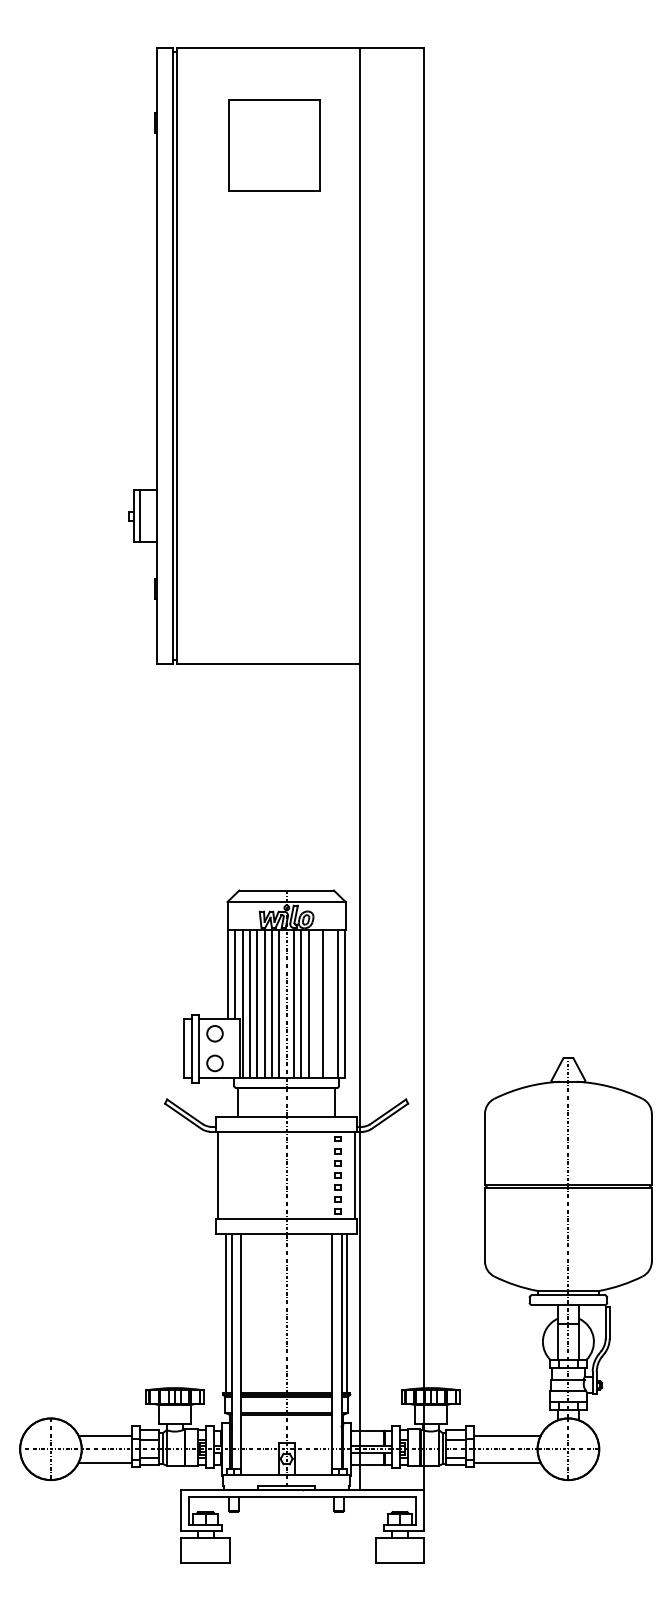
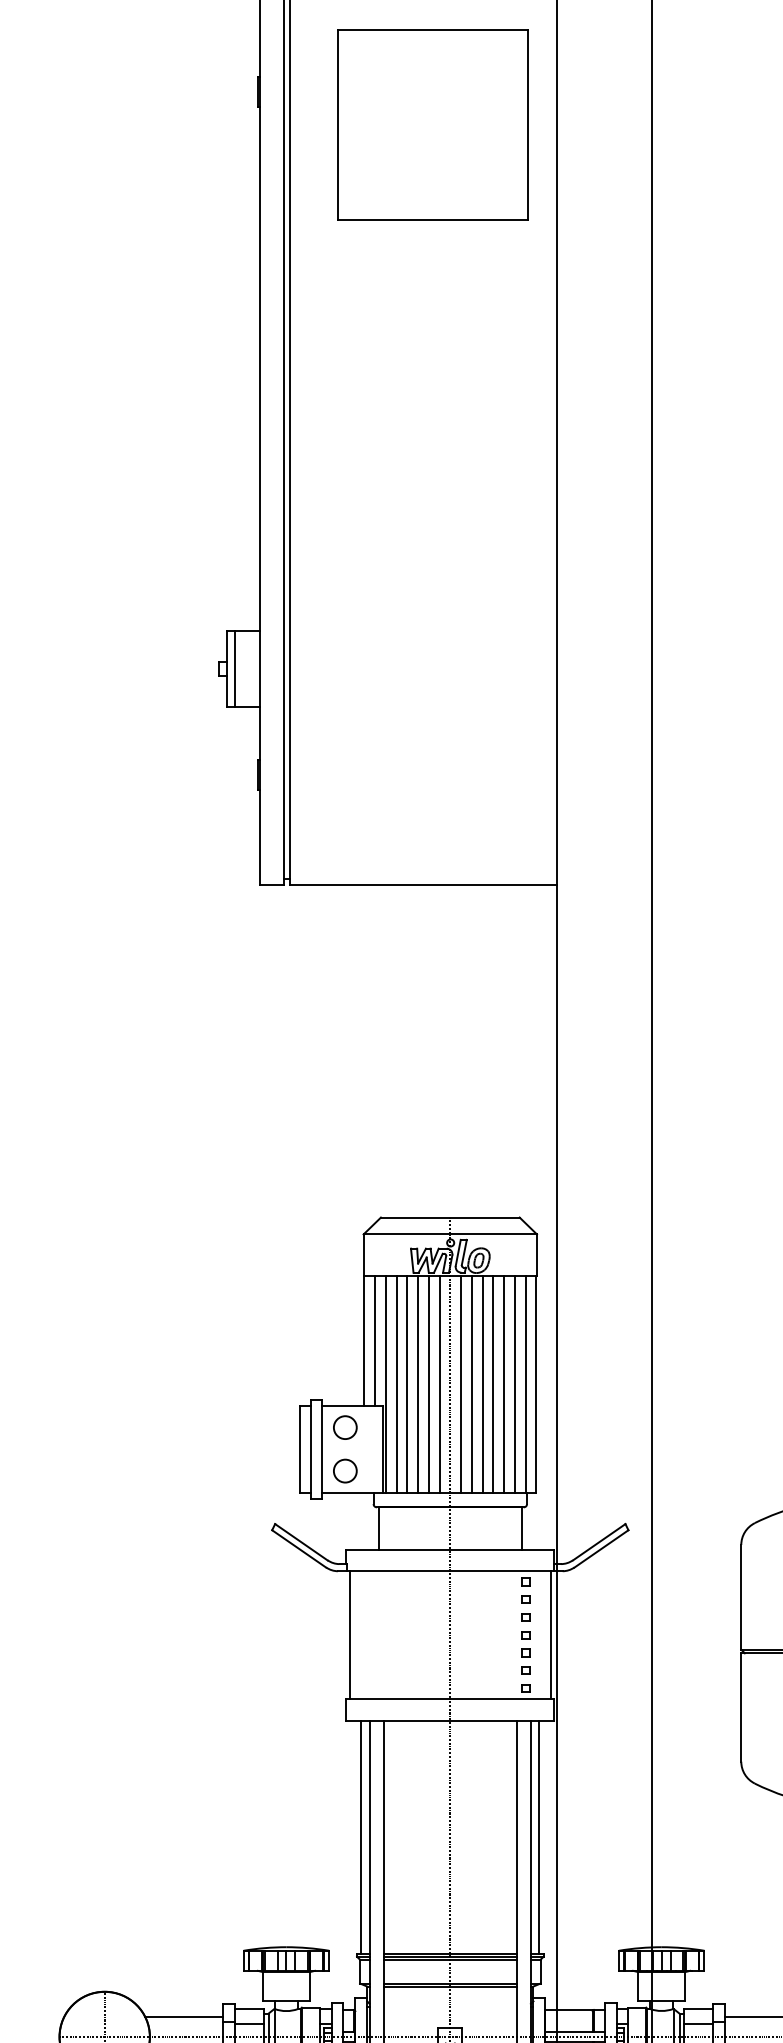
part: (274, 145) -> (432, 124), size x1.43
line: (315, 1004) -> (492, 1384), added
line: (330, 1004) -> (514, 1384), added

